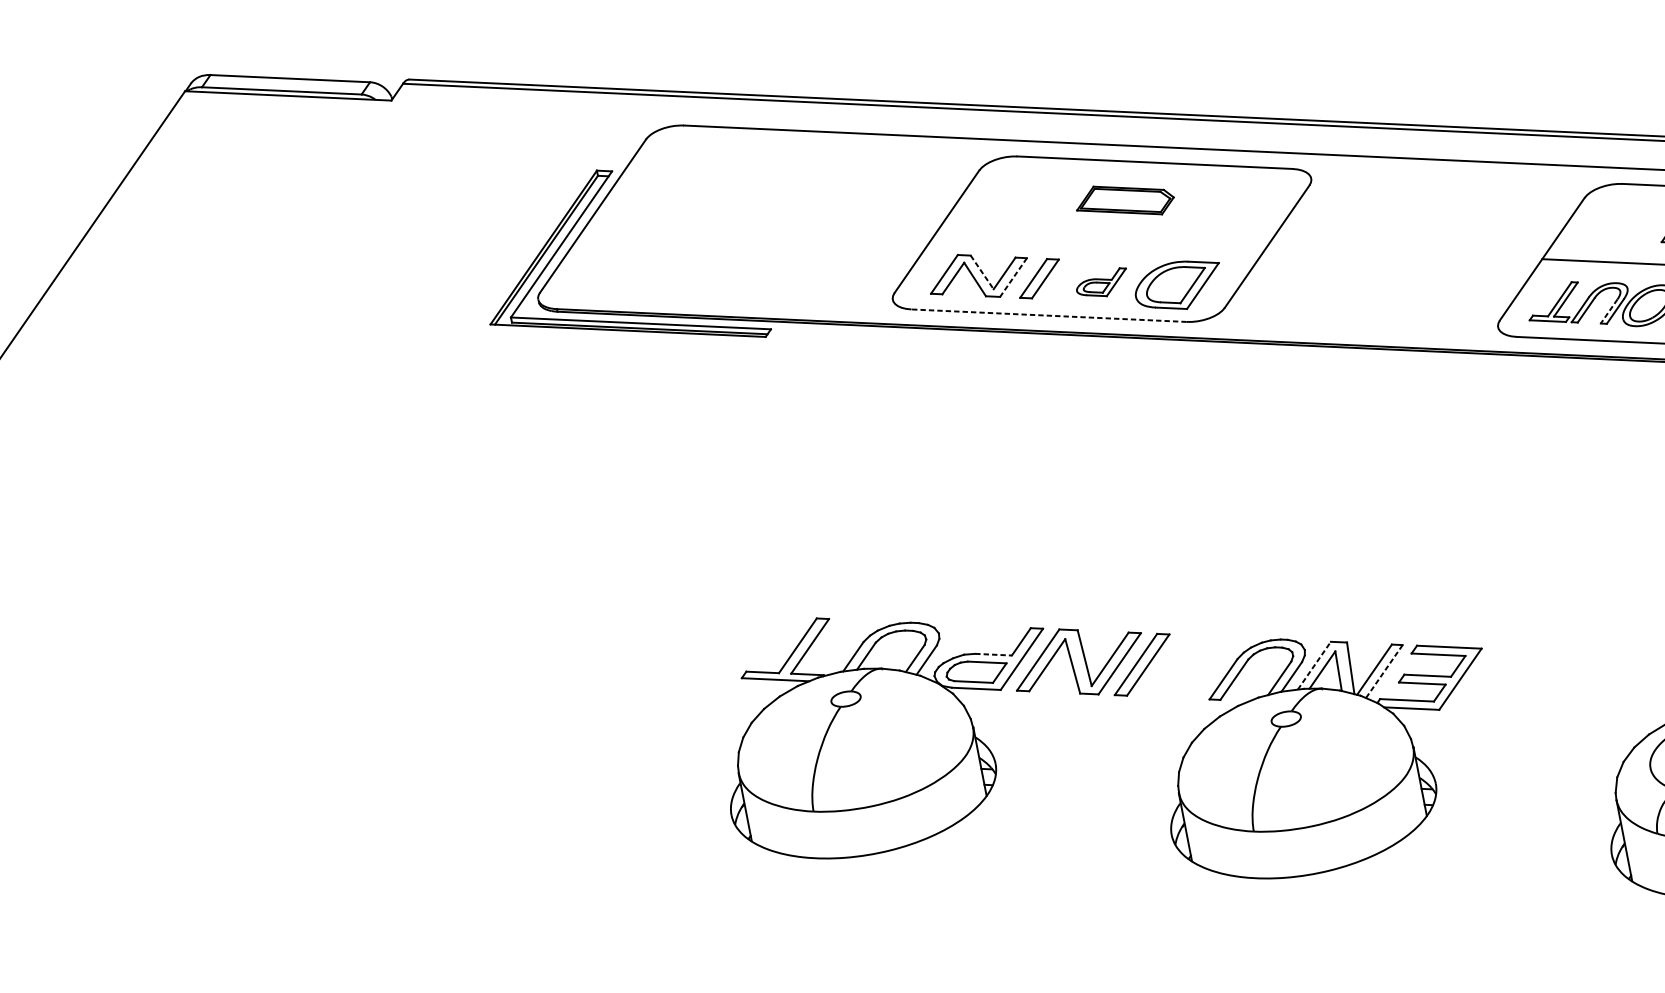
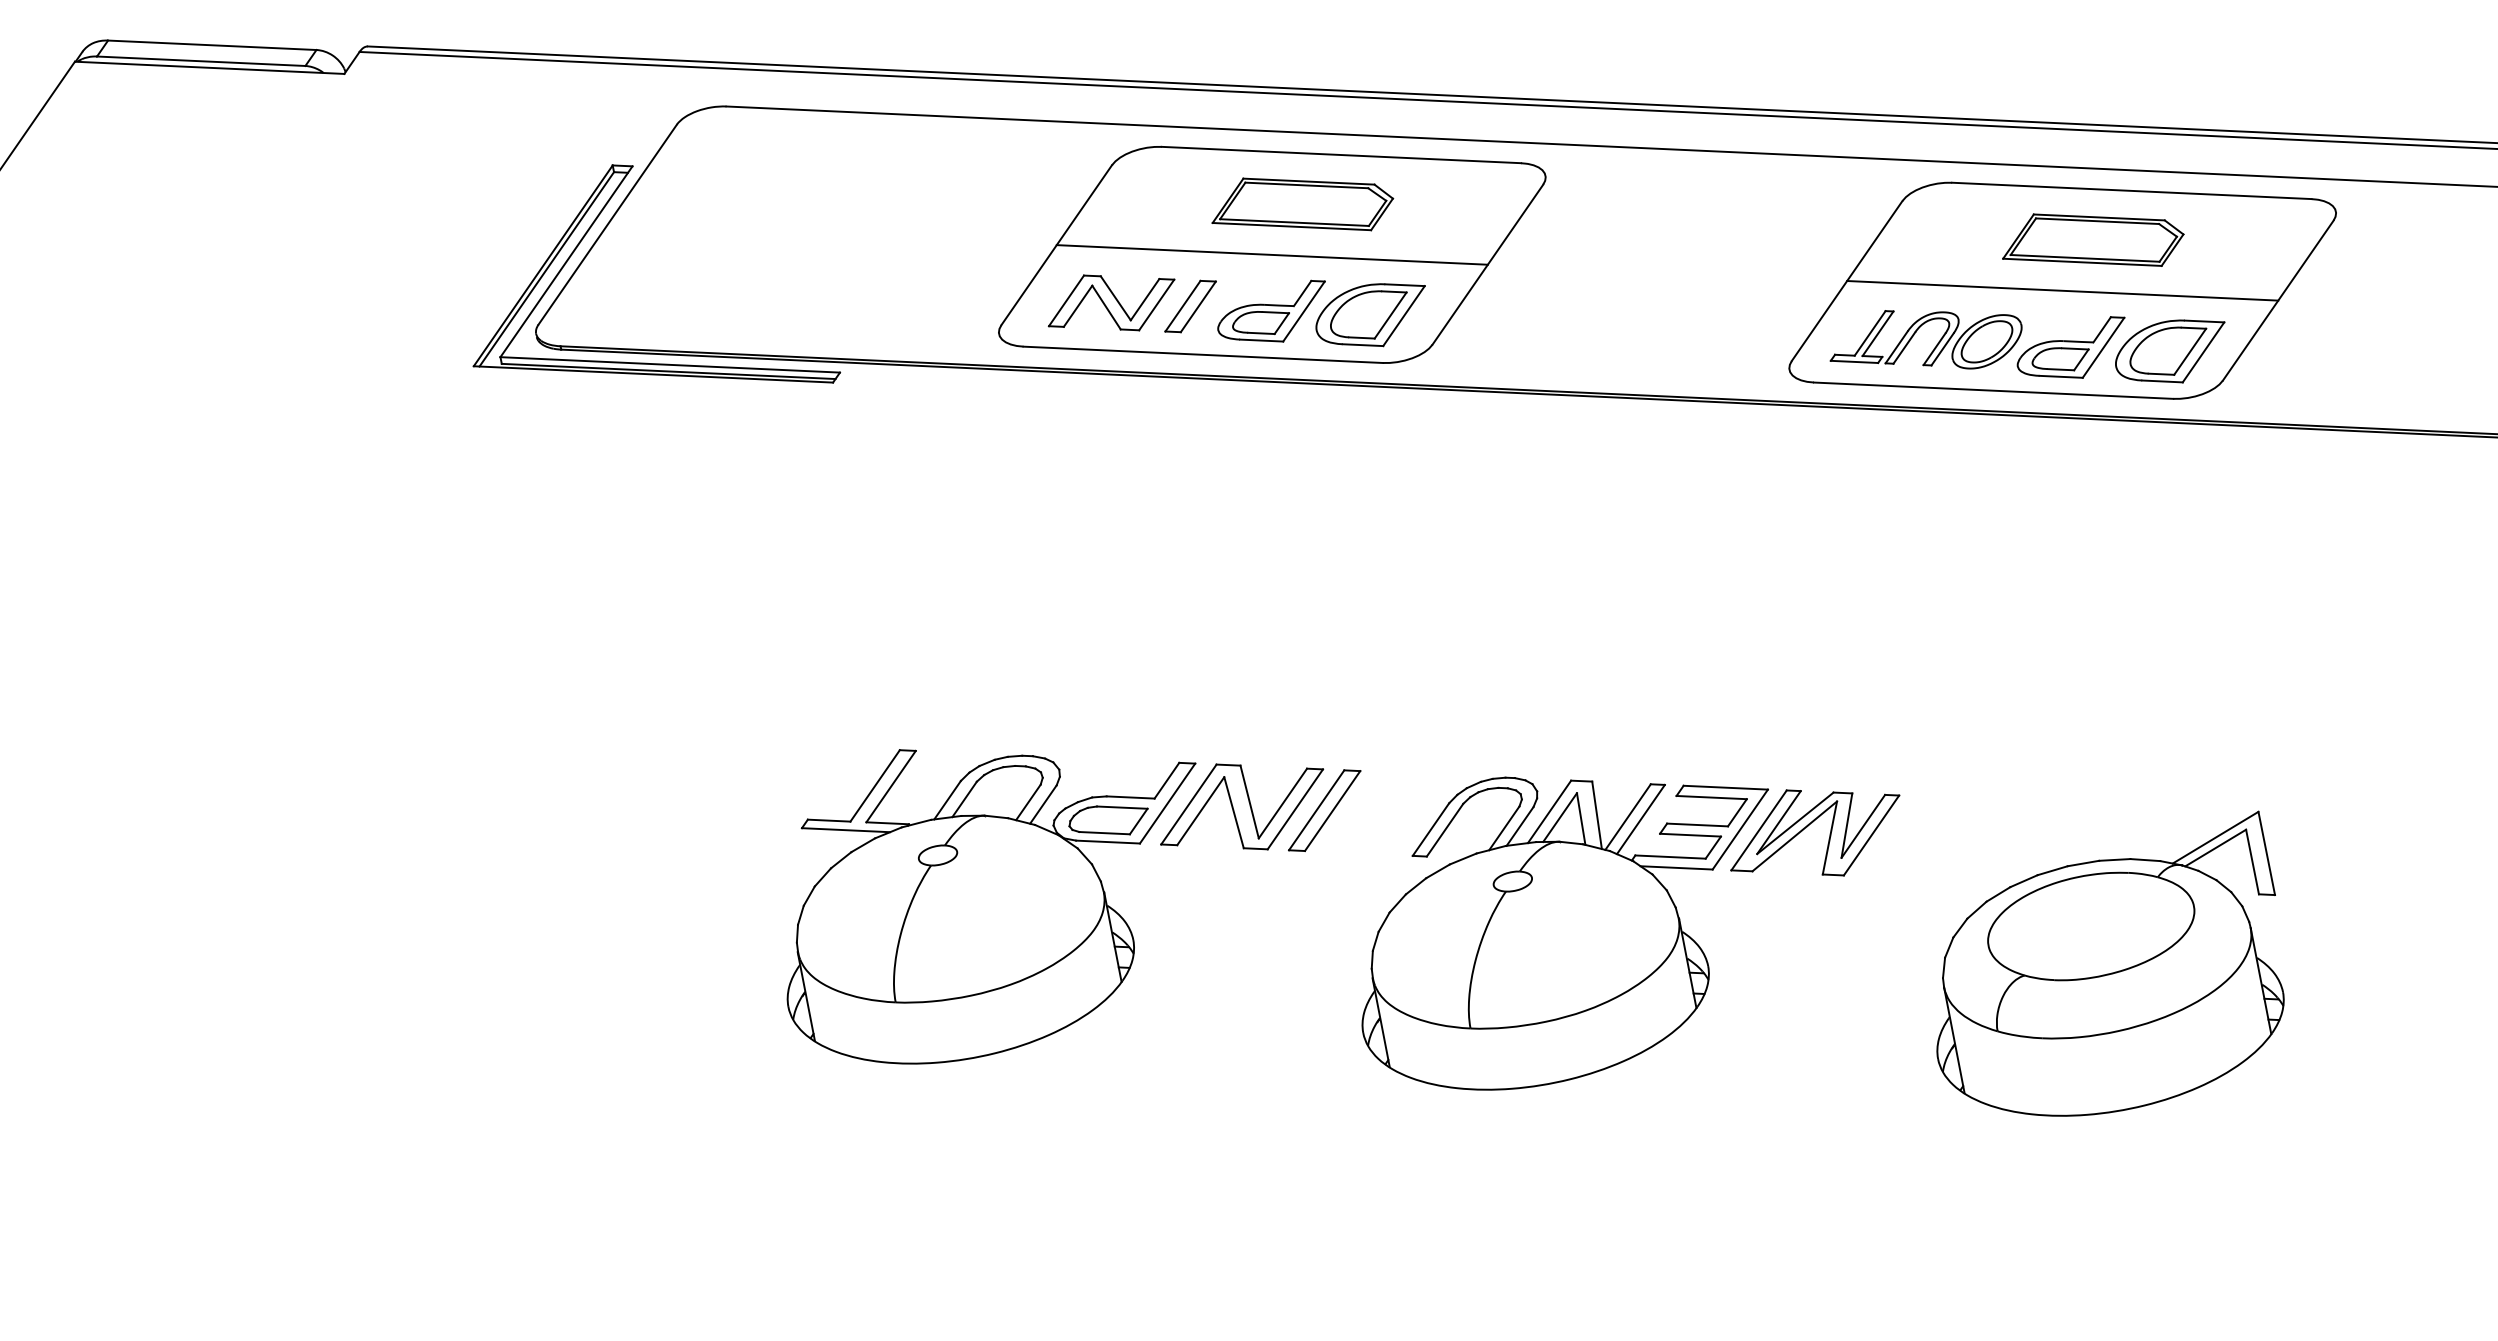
part: (1125, 200) -> (1302, 204), size x1.43
line: (1101, 238) -> (1271, 254), added
line: (981, 272) -> (1115, 298), dashed -> solid
line: (1013, 277) -> (1156, 305), dashed -> solid
part: (1101, 281) -> (1271, 310), size x1.67
line: (1609, 311) -> (1934, 349), dashed -> solid
line: (1049, 315) -> (1203, 354), dashed -> solid
line: (993, 654) -> (1130, 797), dashed -> solid
line: (1314, 665) -> (1549, 811), dashed -> solid
line: (1384, 671) -> (1640, 819), dashed -> solid
part: (1513, 676) -> (1809, 825), added

